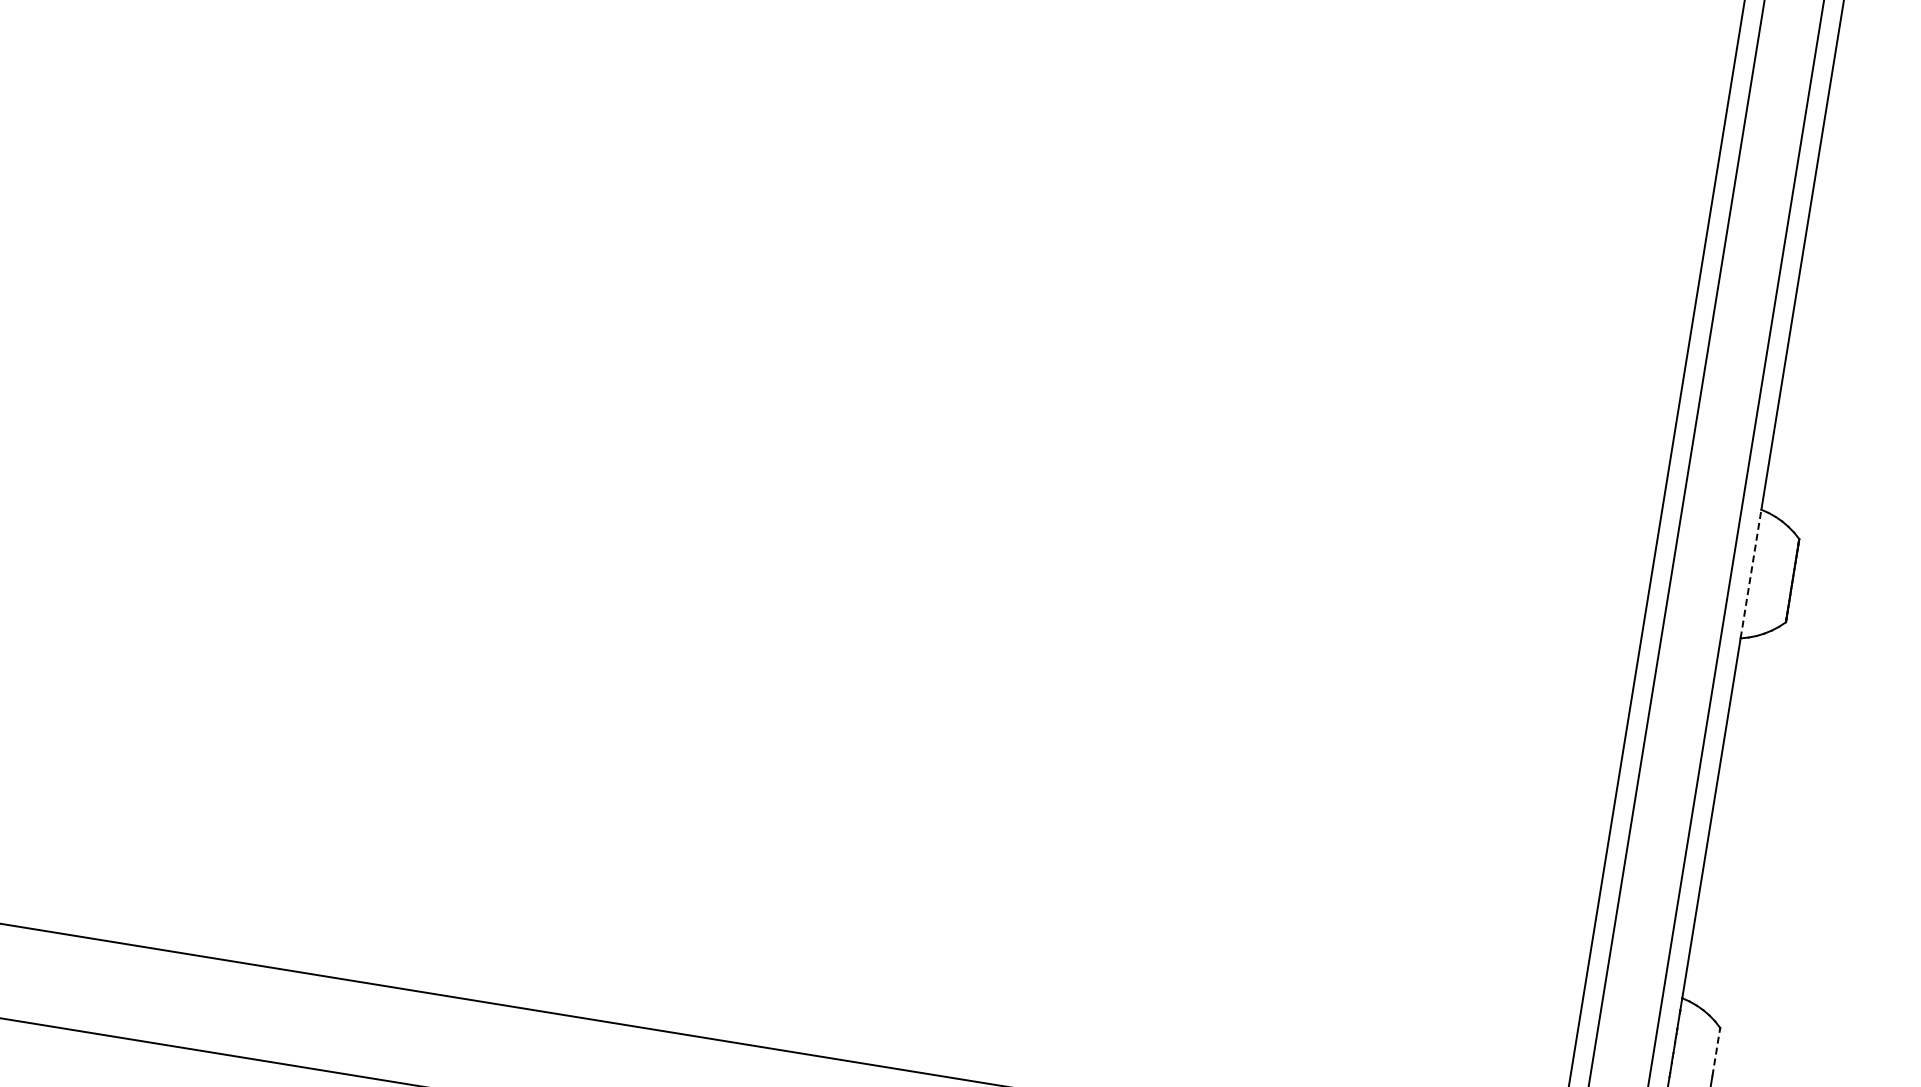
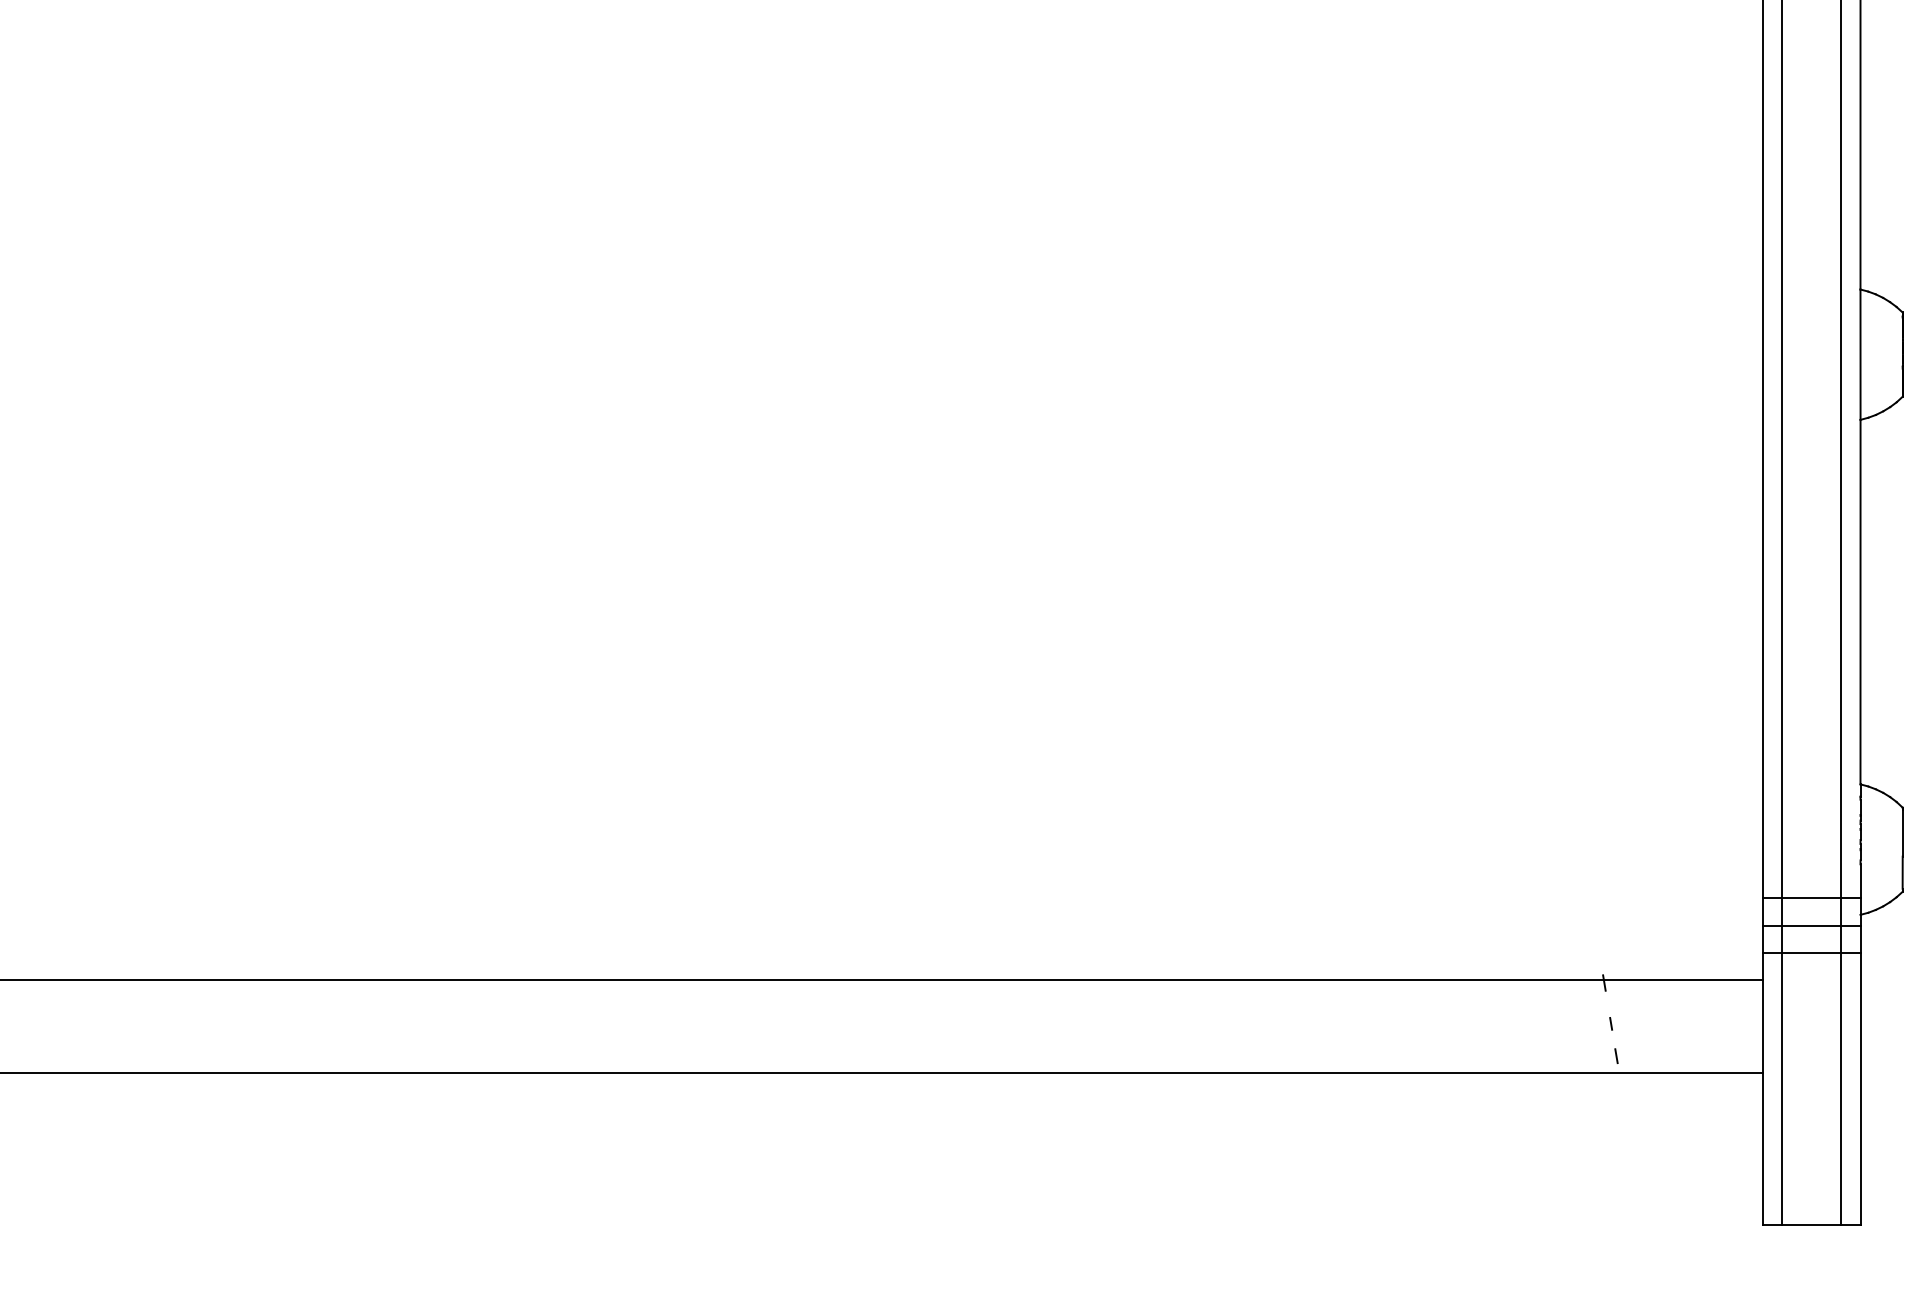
line: (1751, 573) -> (1860, 354), dashed -> solid
line: (1716, 1052) -> (1902, 832), dashed -> solid

